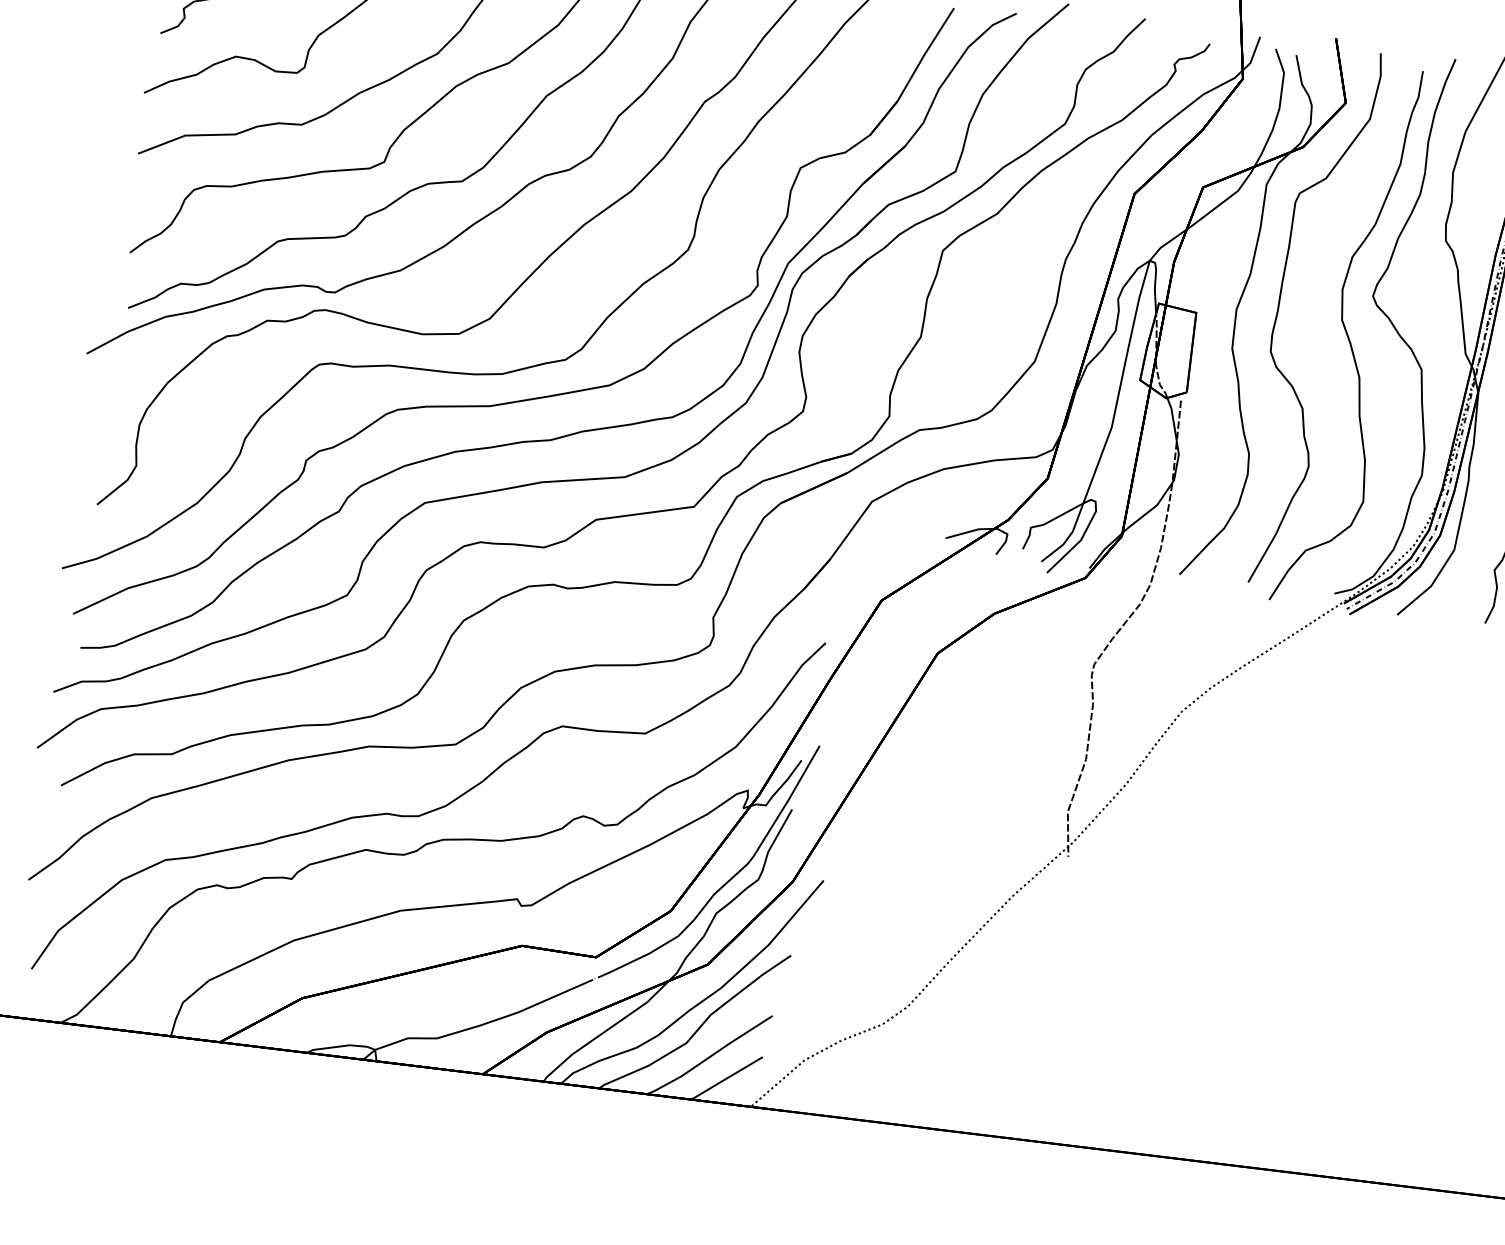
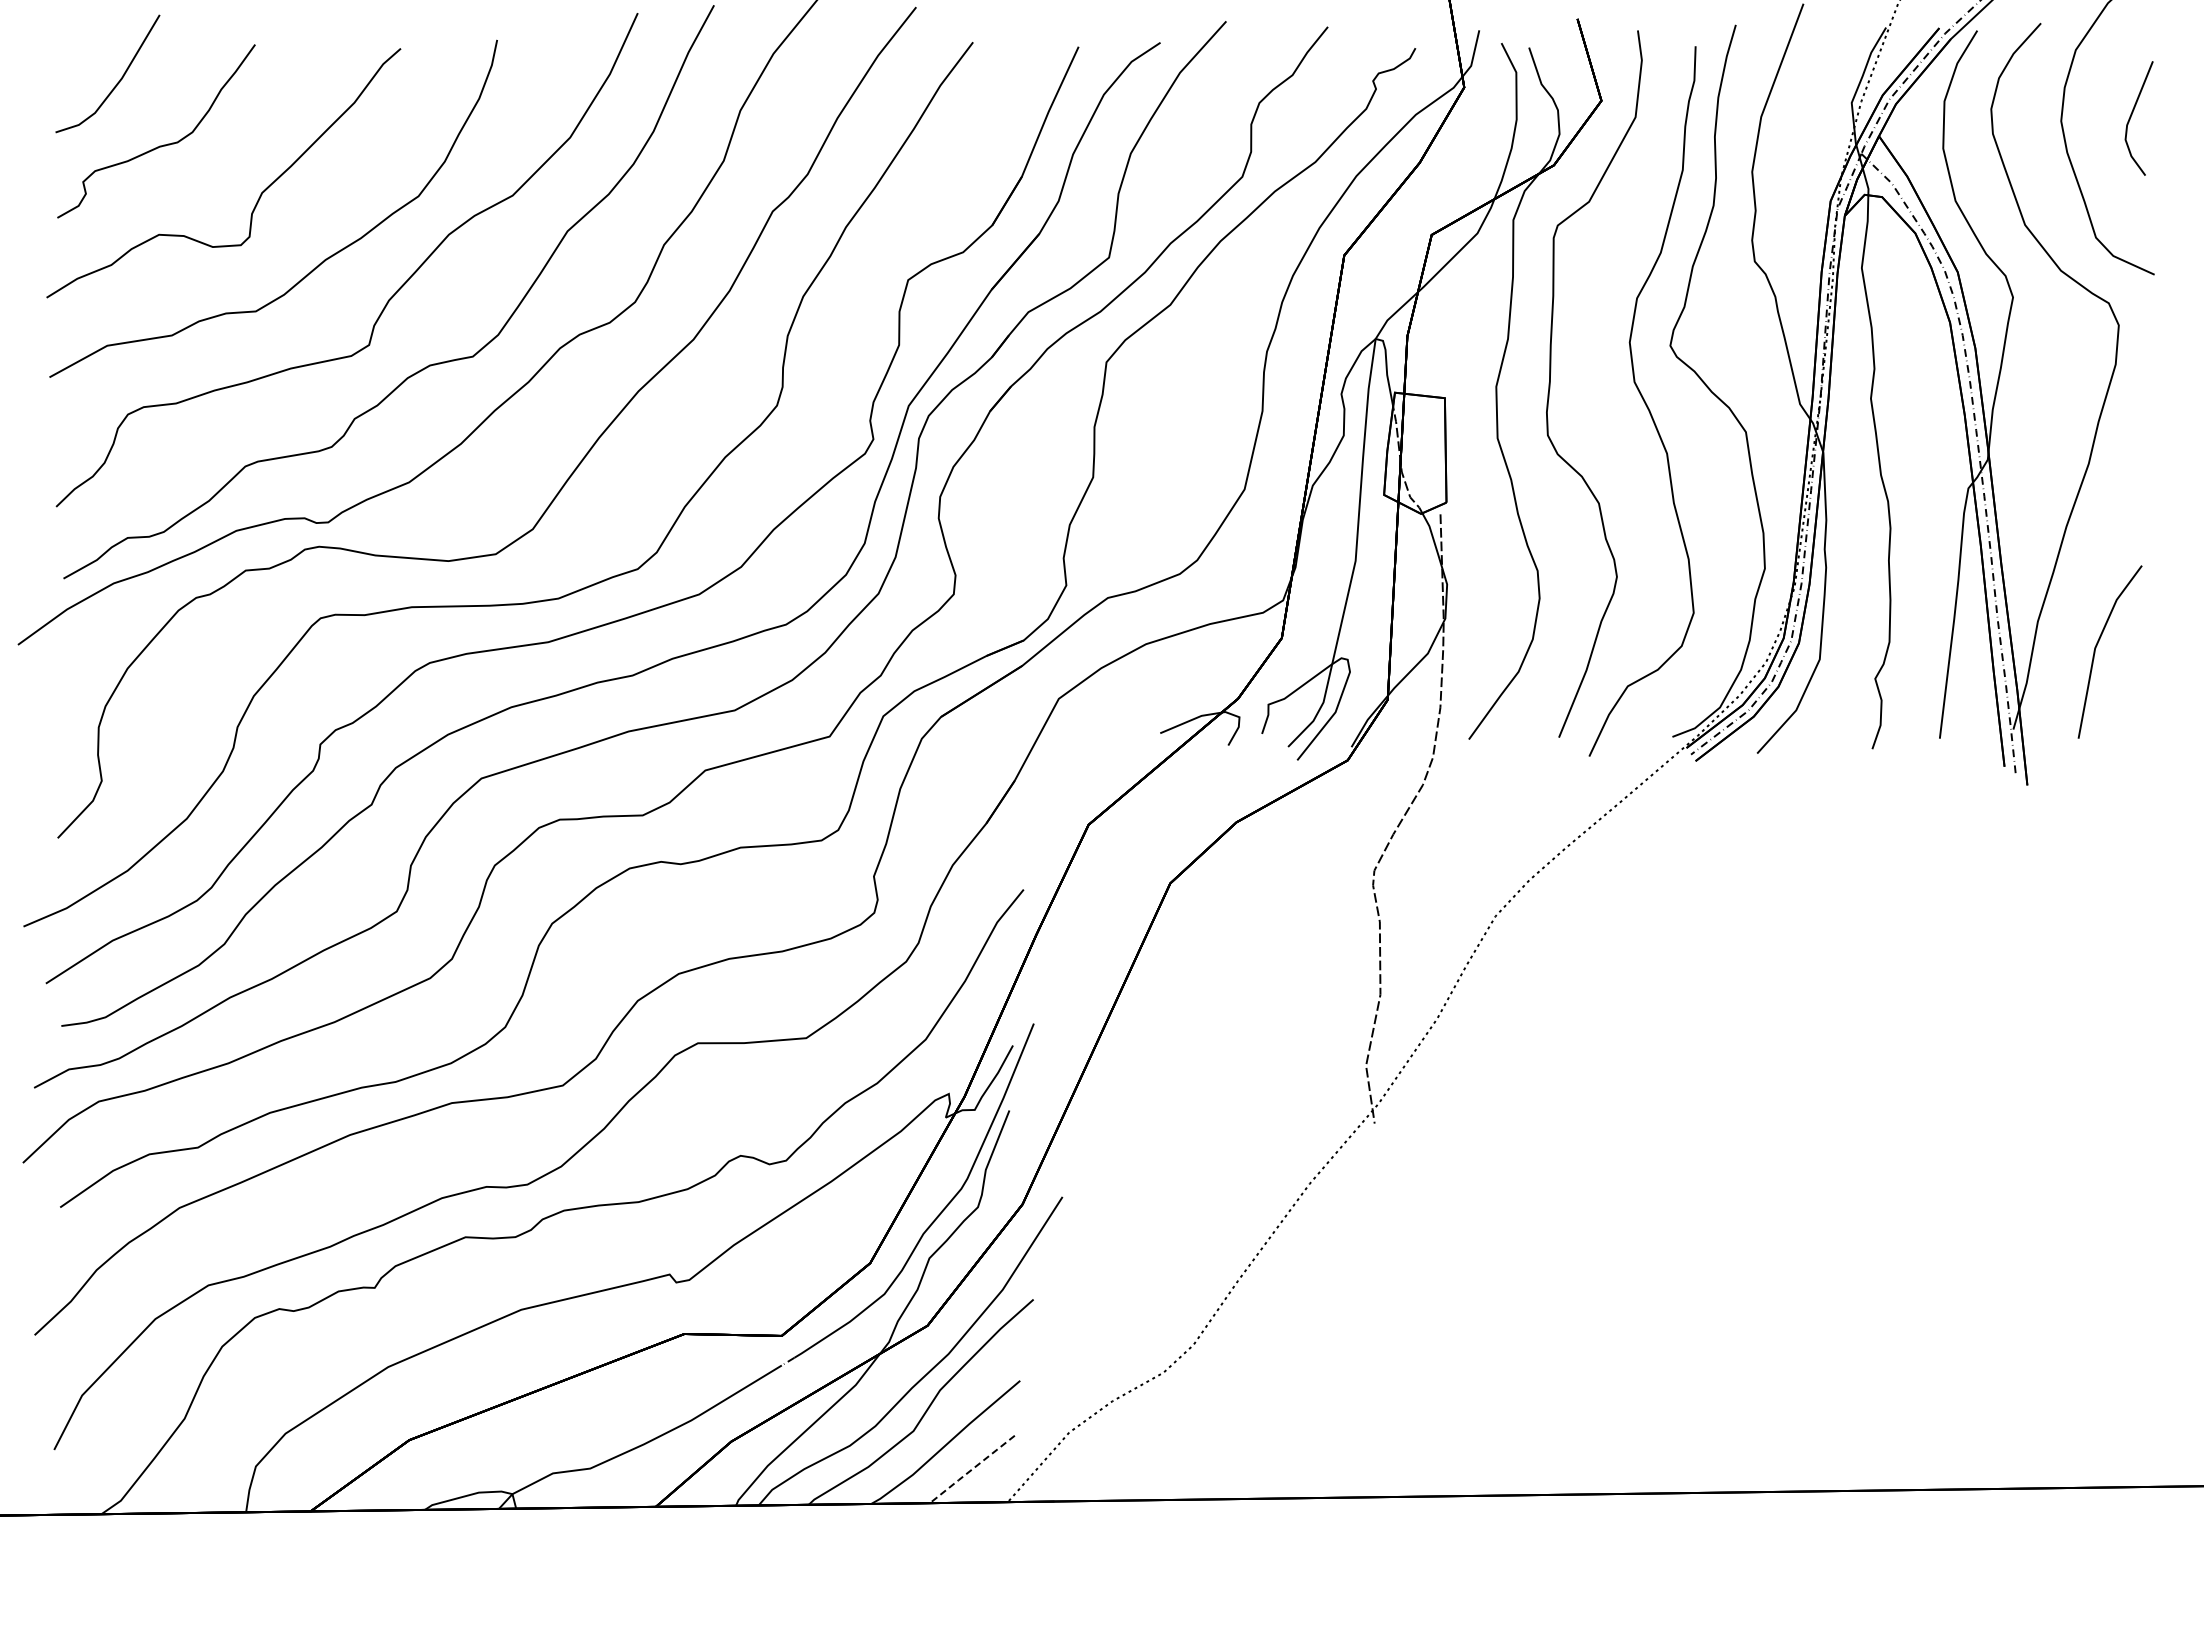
line: (726, 1078) -> (971, 1469), solid -> dashed

